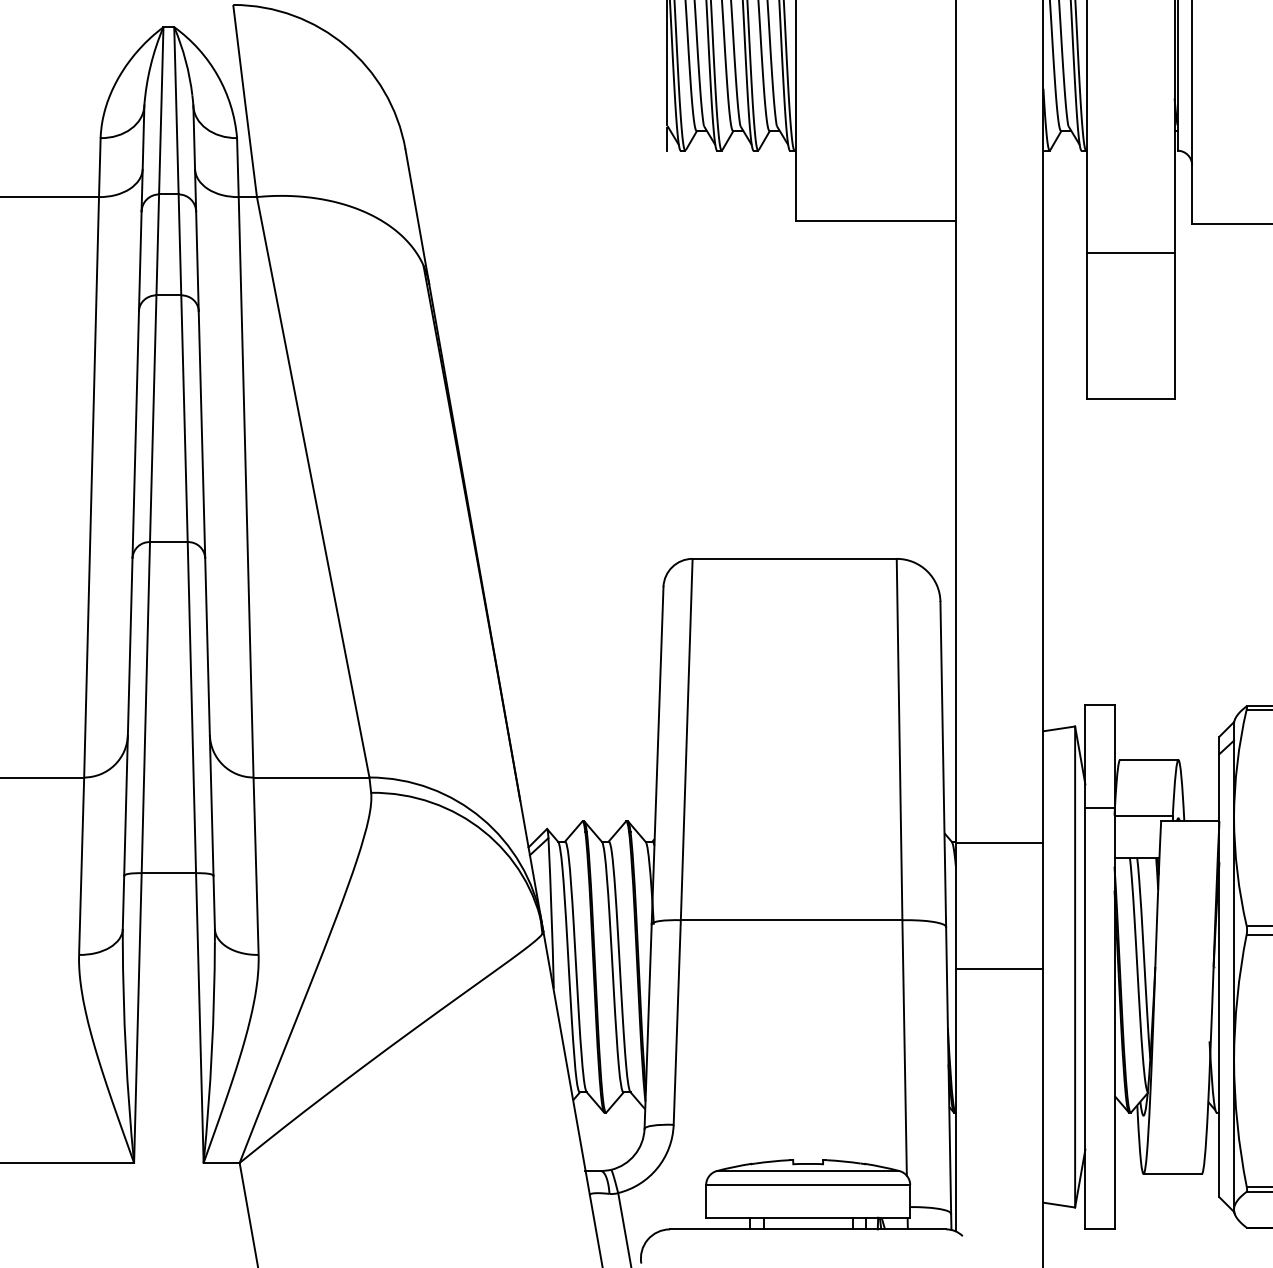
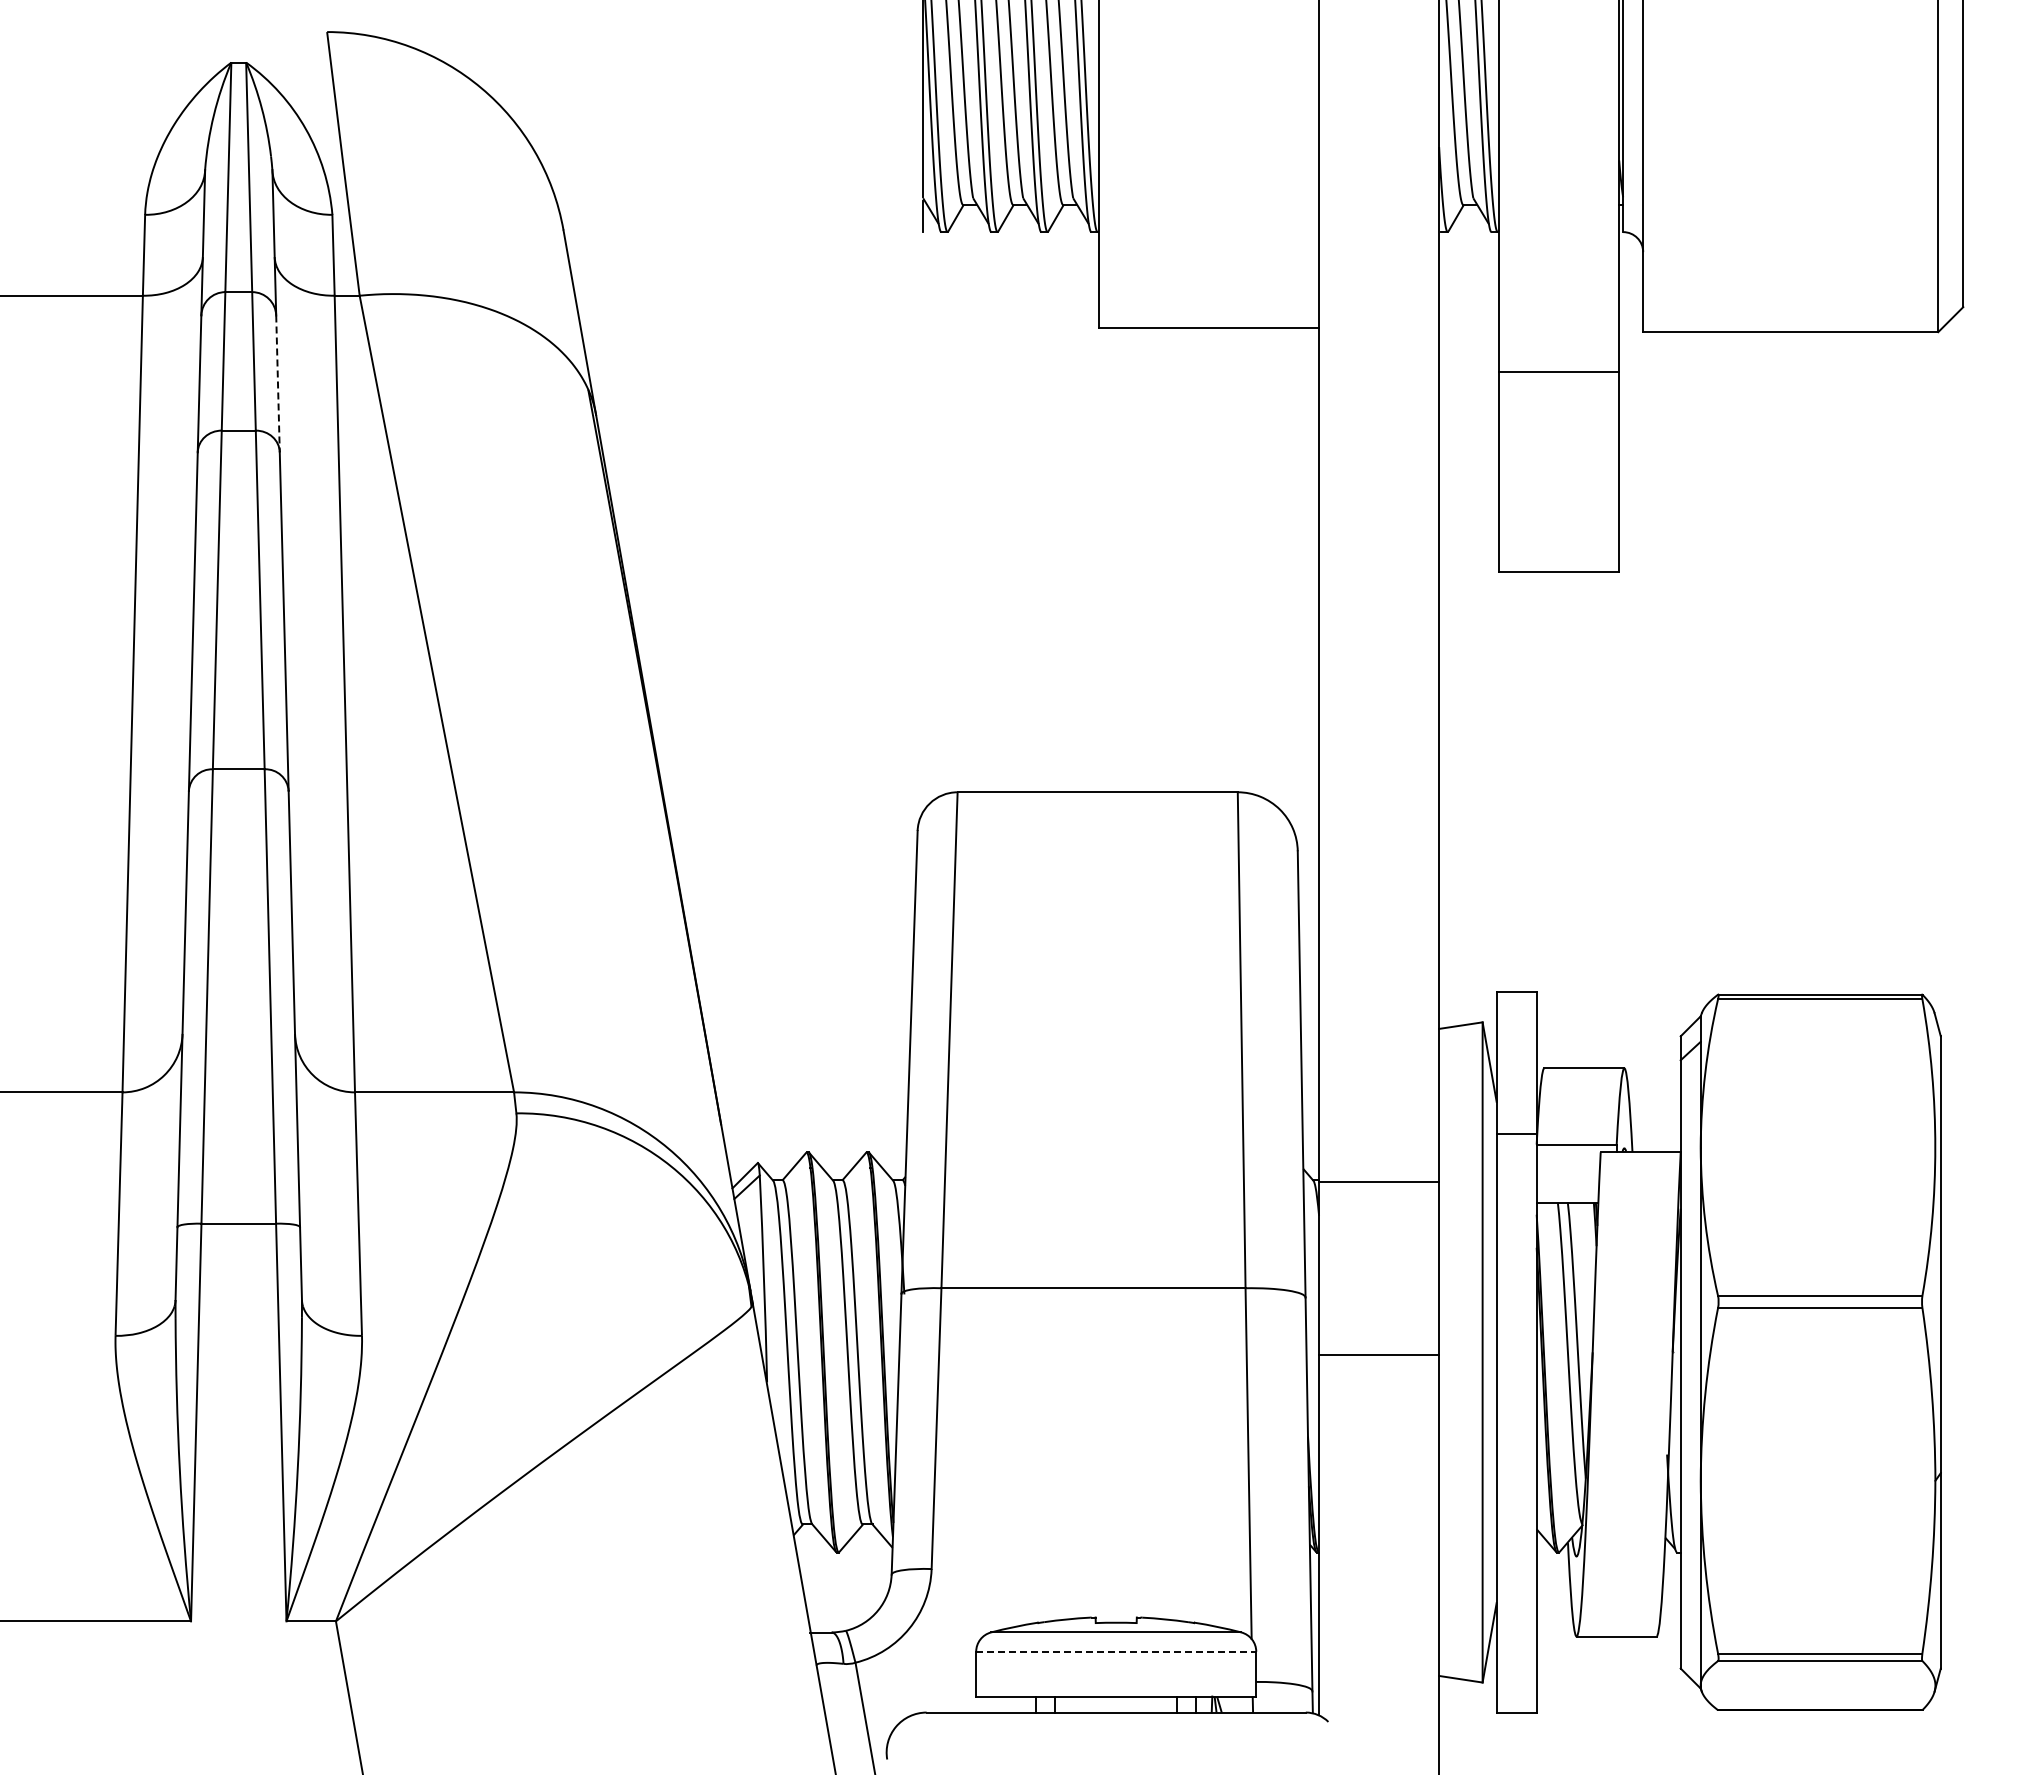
line: (197, 261) -> (278, 384), solid -> dashed
line: (808, 1184) -> (1116, 1651), solid -> dashed

